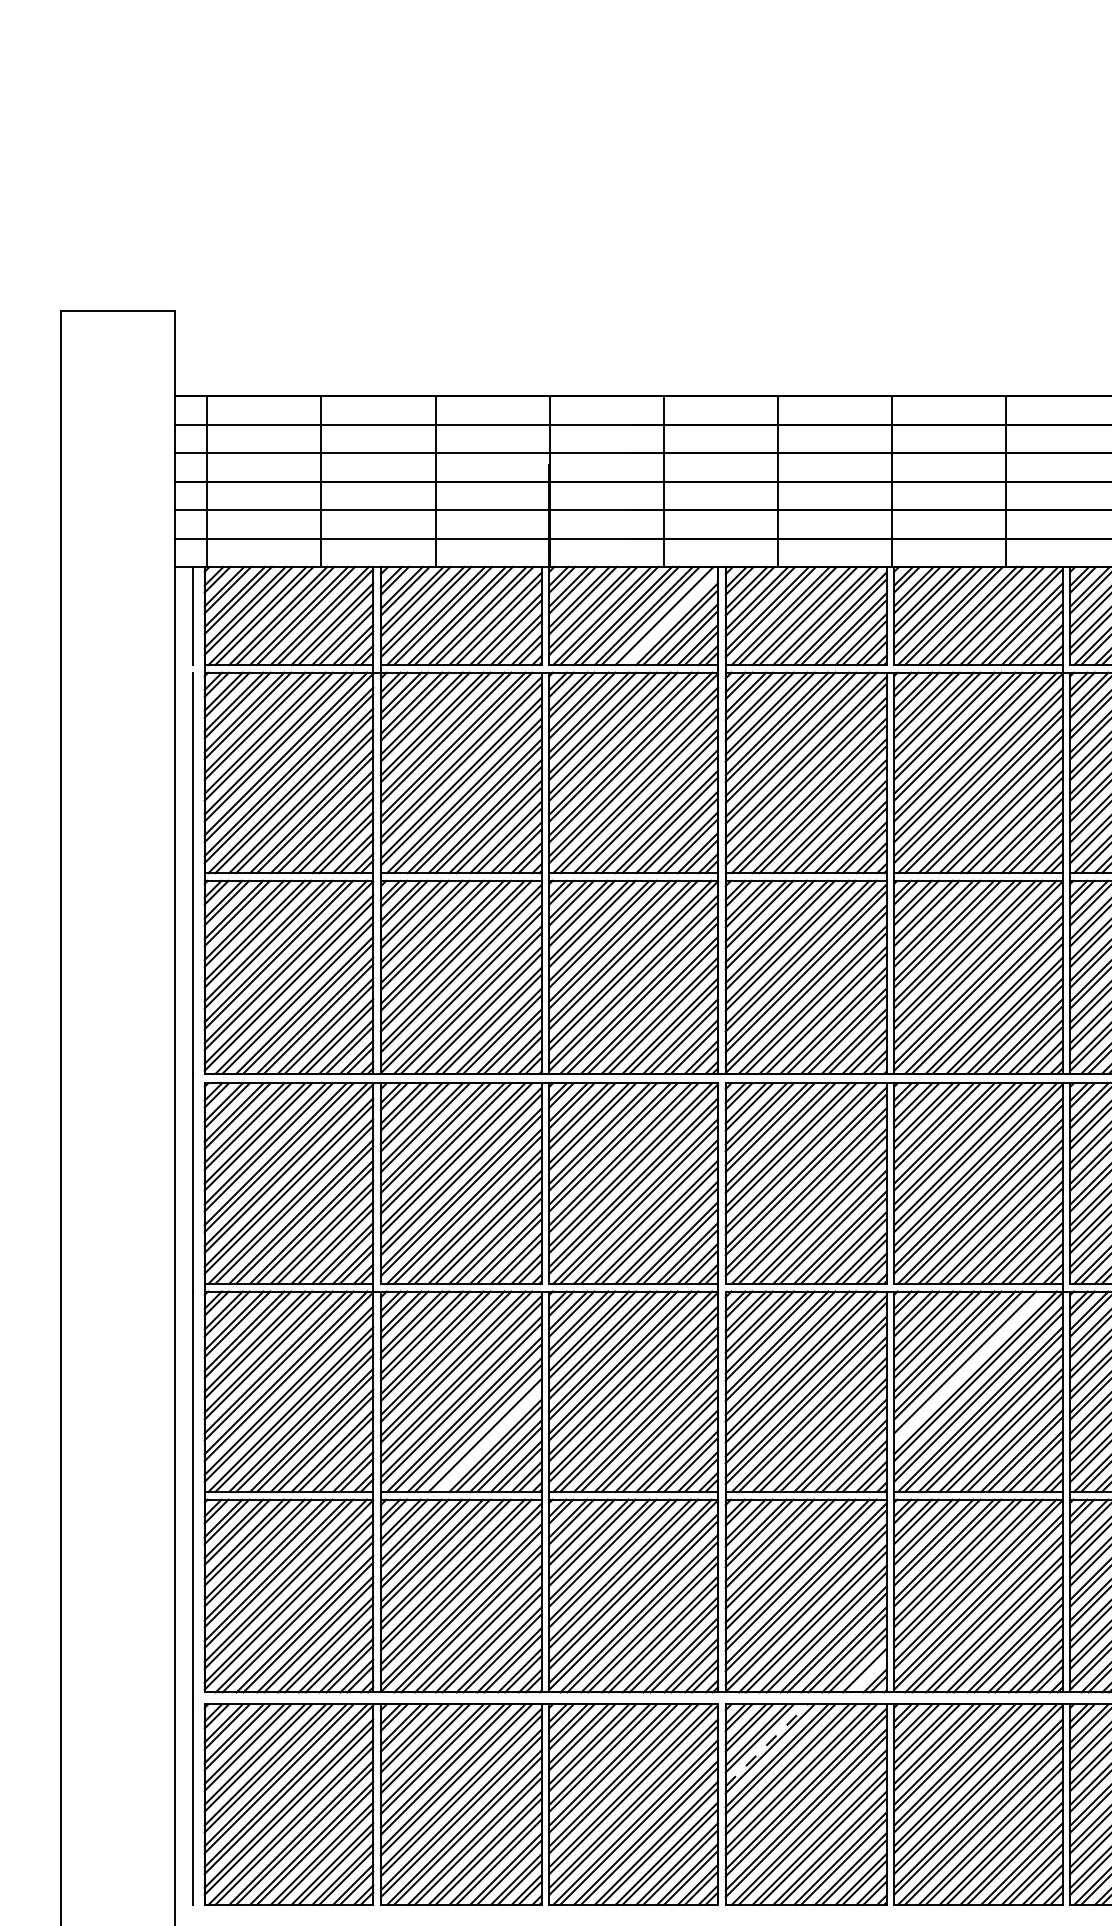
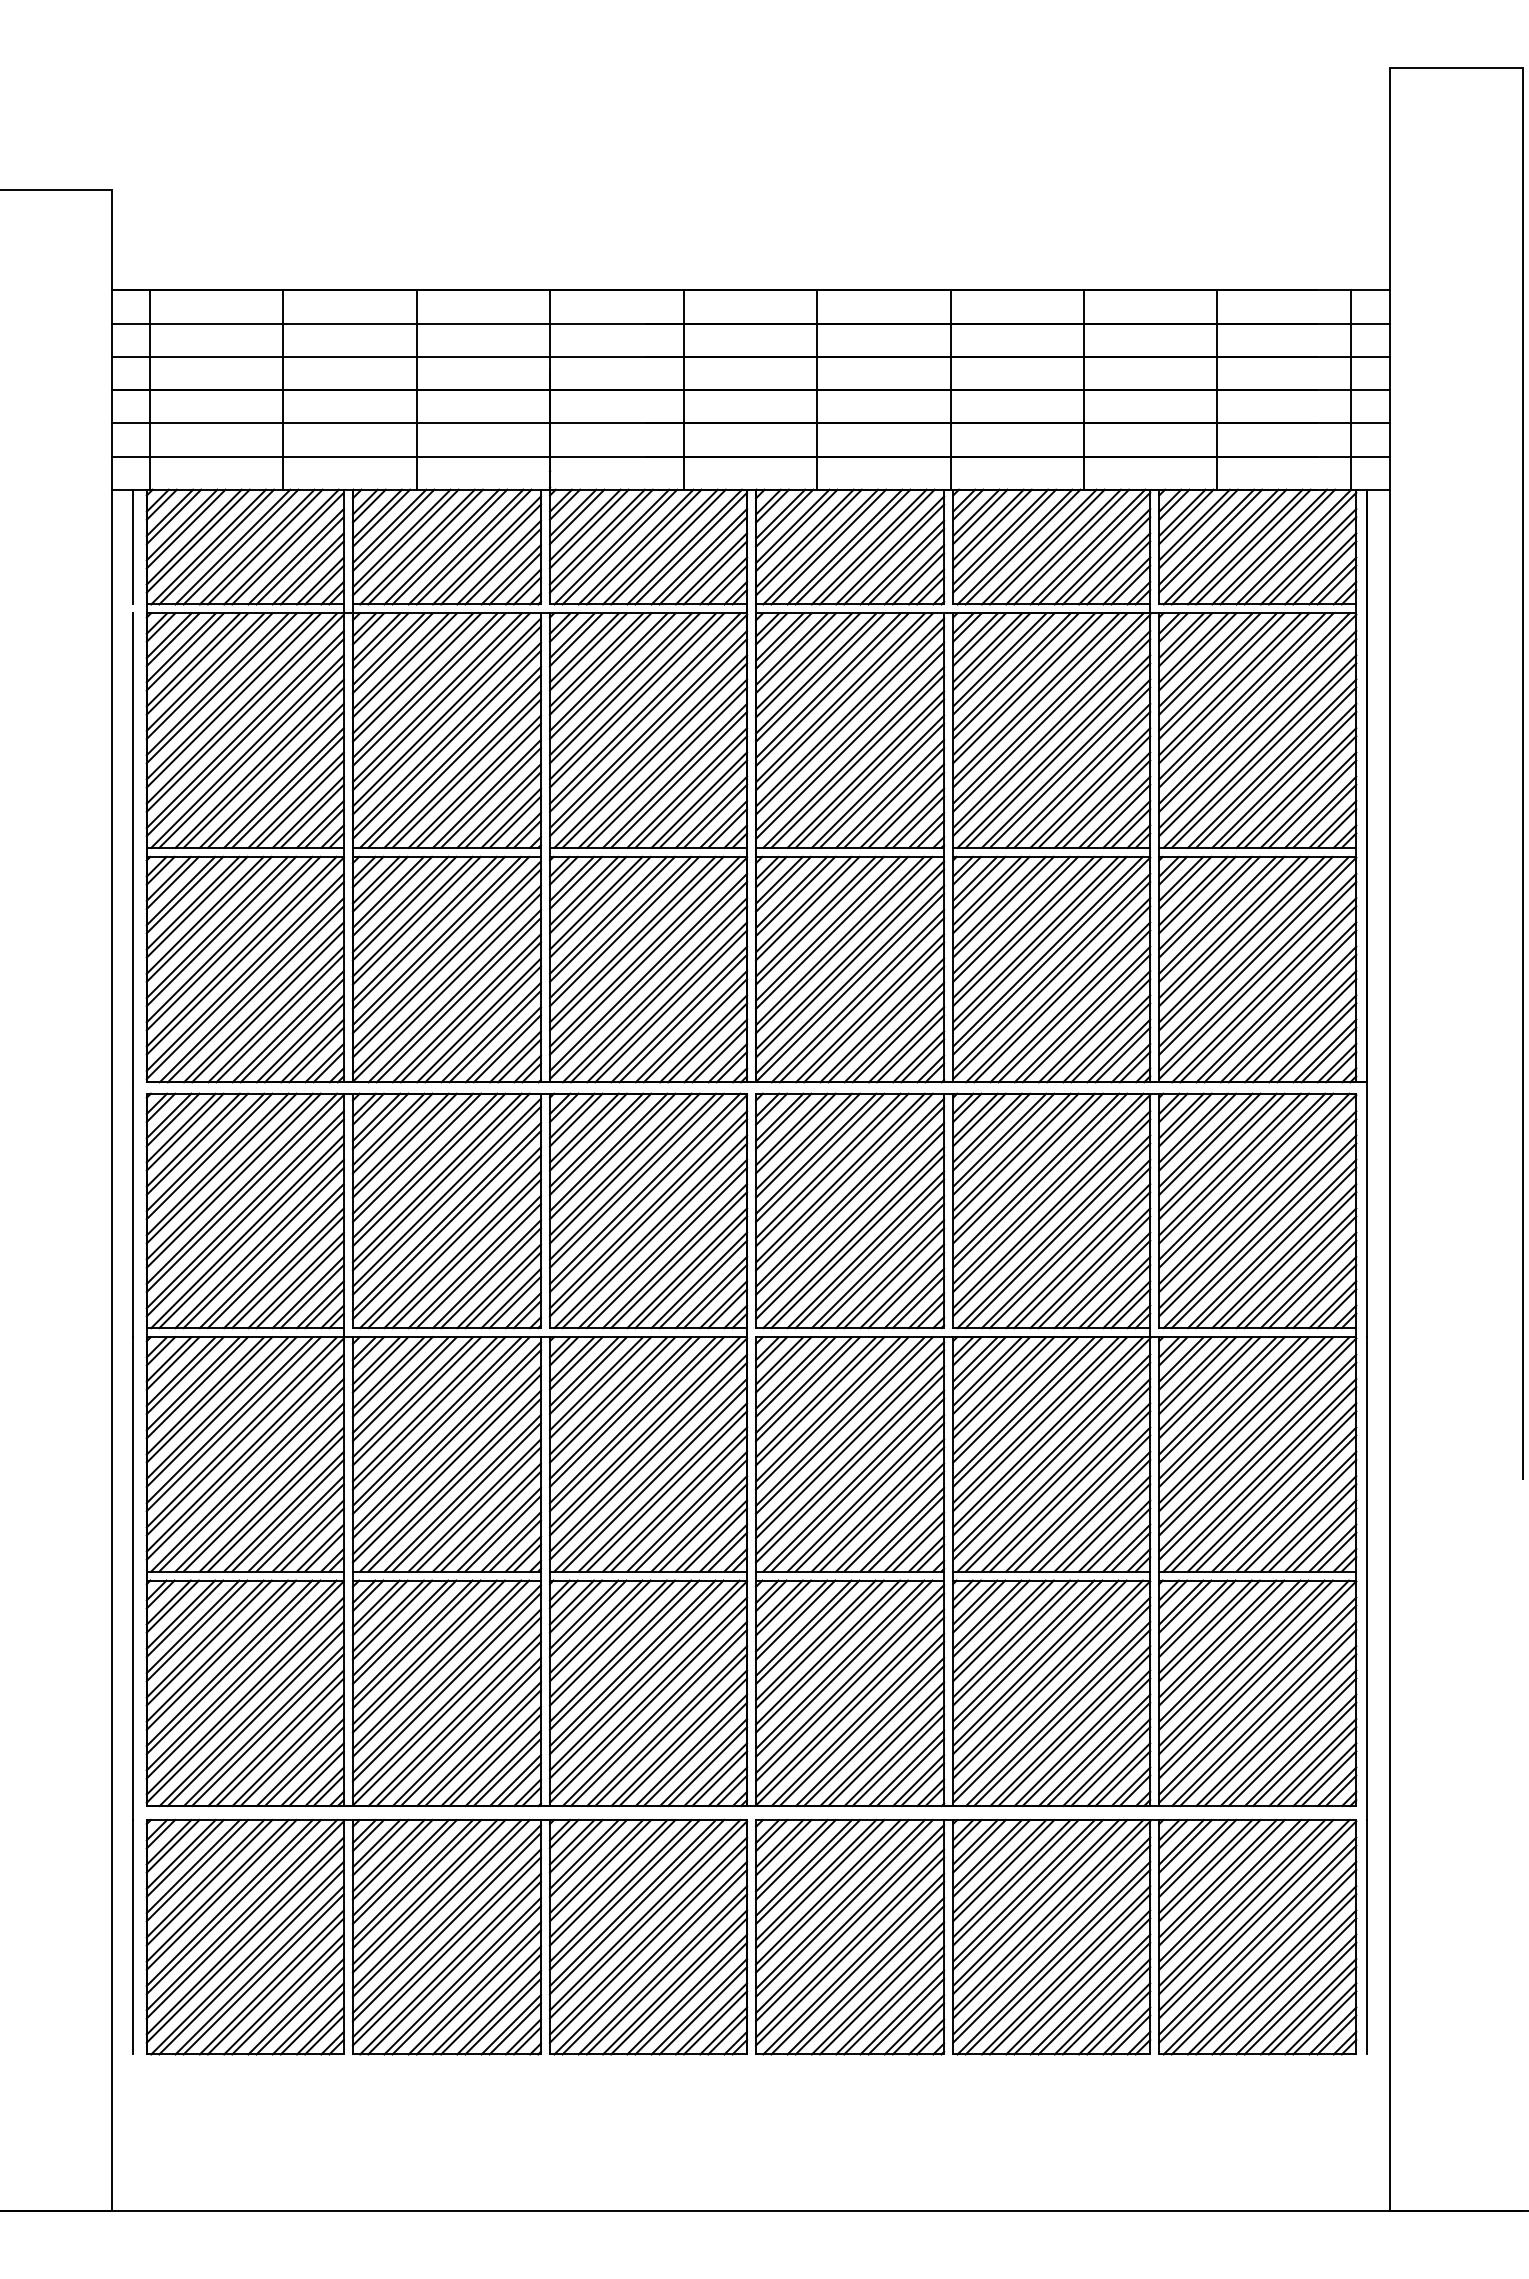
line: (670, 617) -> (691, 548), added
line: (968, 1366) -> (1040, 1424), added
line: (488, 1438) -> (478, 1509), added
line: (868, 1674) -> (922, 1784), added
line: (767, 1745) -> (804, 1867), dashed -> solid

